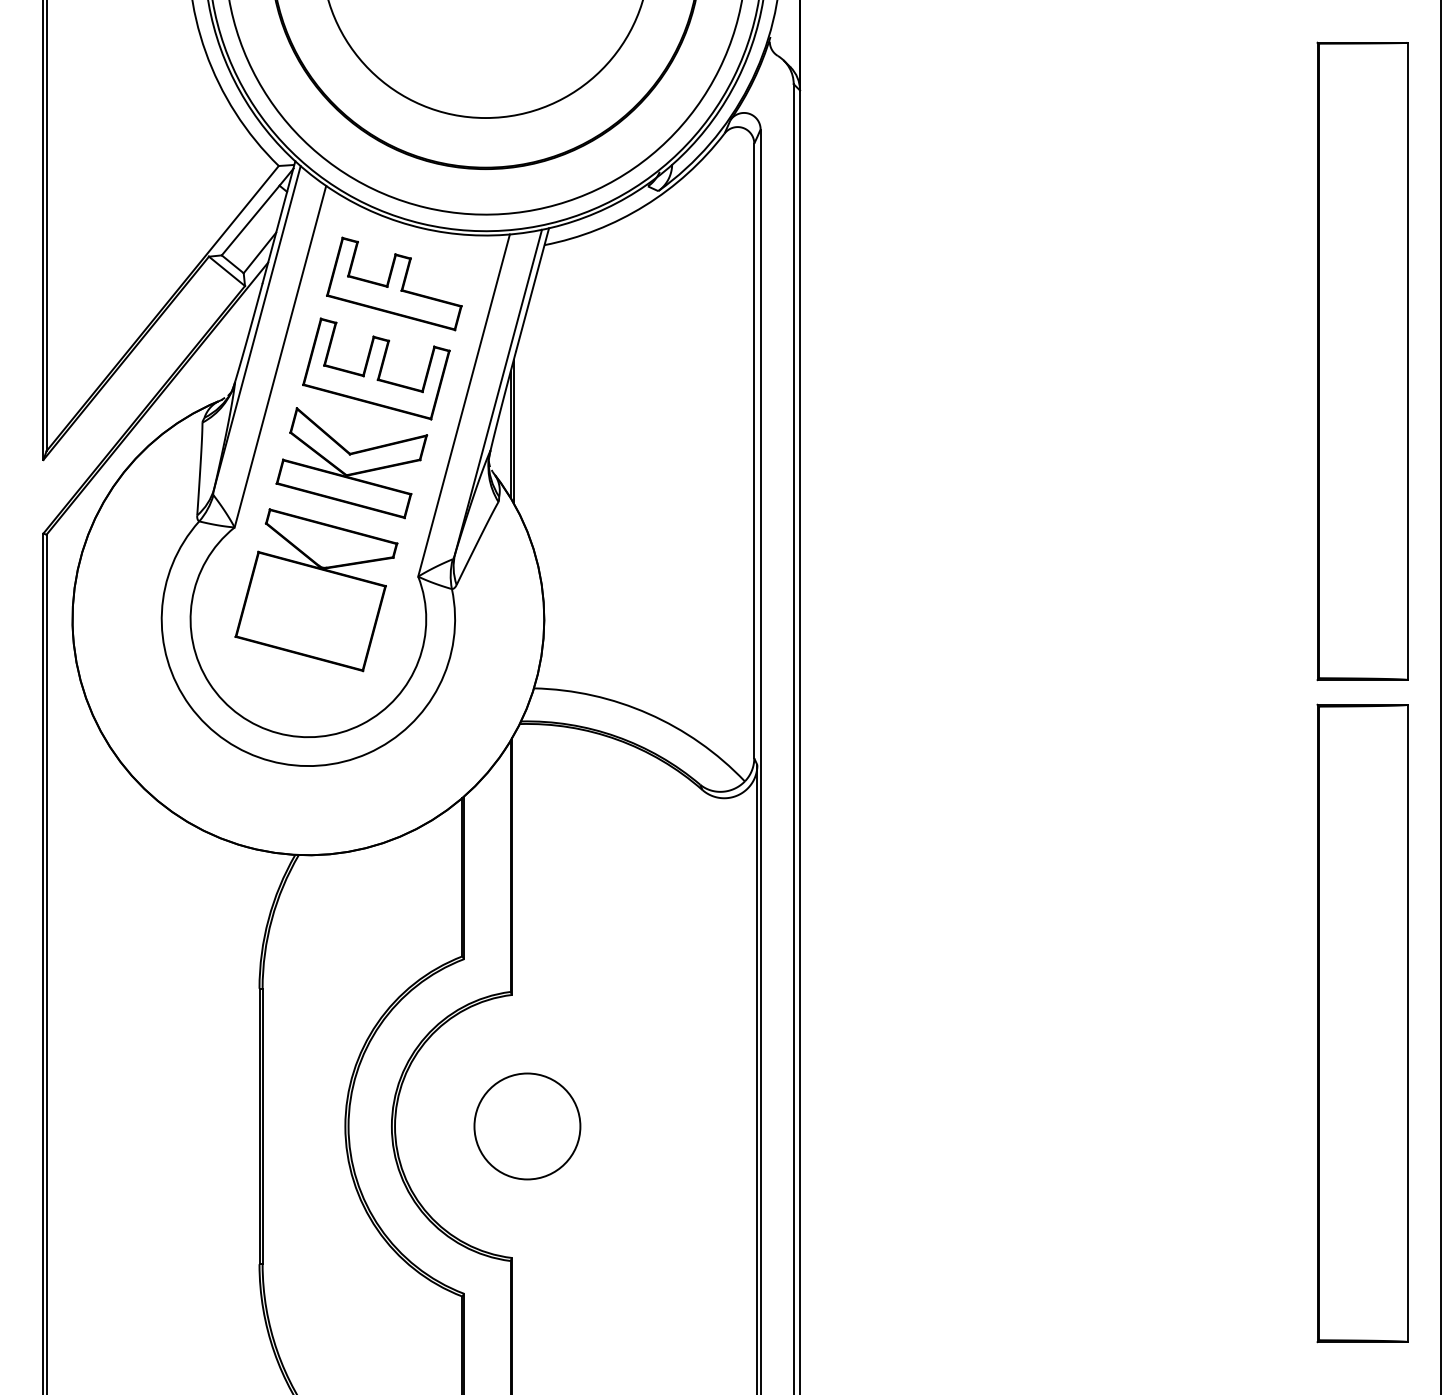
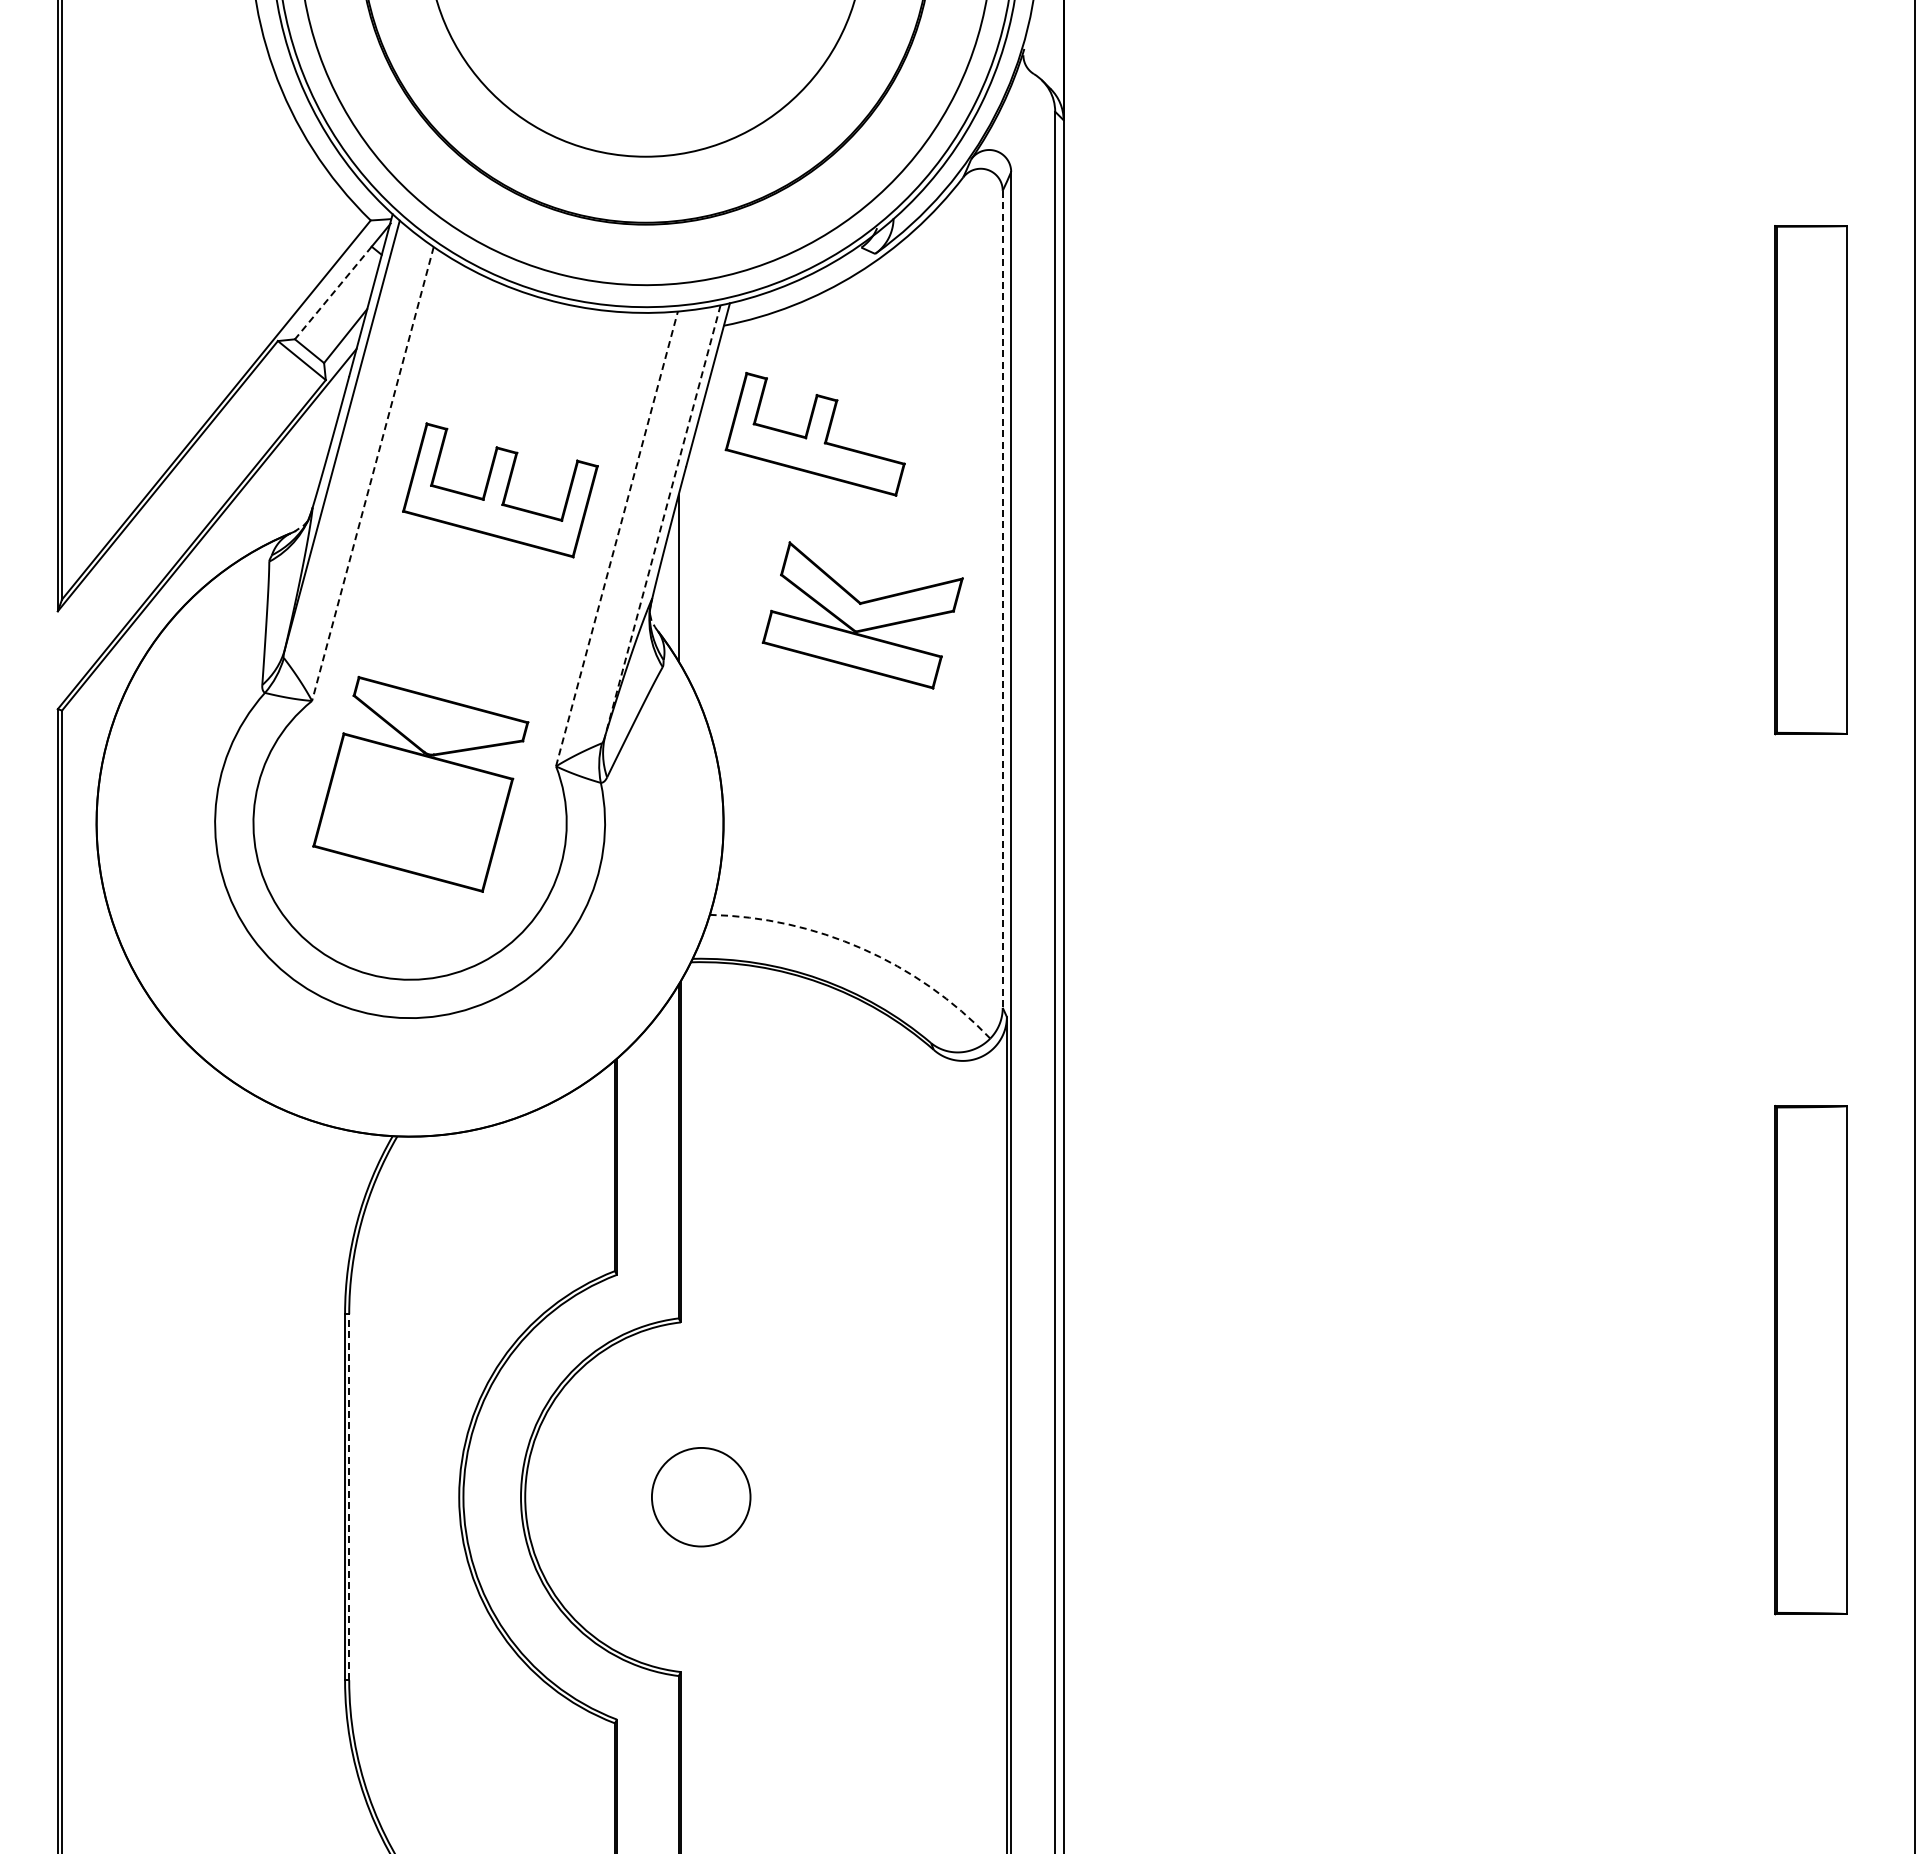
line: (250, 220) -> (333, 293), solid -> dashed
part: (393, 283) -> (814, 433), moved
line: (280, 357) -> (372, 474), solid -> dashed
part: (1361, 360) -> (1810, 479), size x0.6
line: (498, 391) -> (662, 520), solid -> dashed
line: (464, 405) -> (617, 538), solid -> dashed
line: (513, 431) -> (682, 573), removed
line: (754, 451) -> (1002, 599), solid -> dashed
part: (351, 463) -> (862, 615), moved
arc: (648, 713) -> (862, 948), solid -> dashed
part: (1361, 1022) -> (1810, 1359), size x0.6
line: (262, 1125) -> (349, 1496), solid -> dashed
circle: (526, 1125) -> (700, 1496), size x0.7

